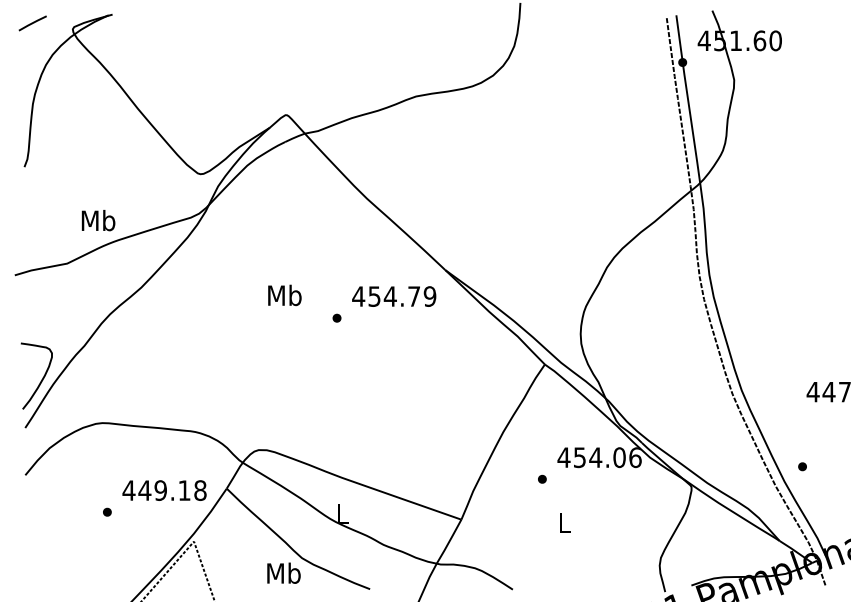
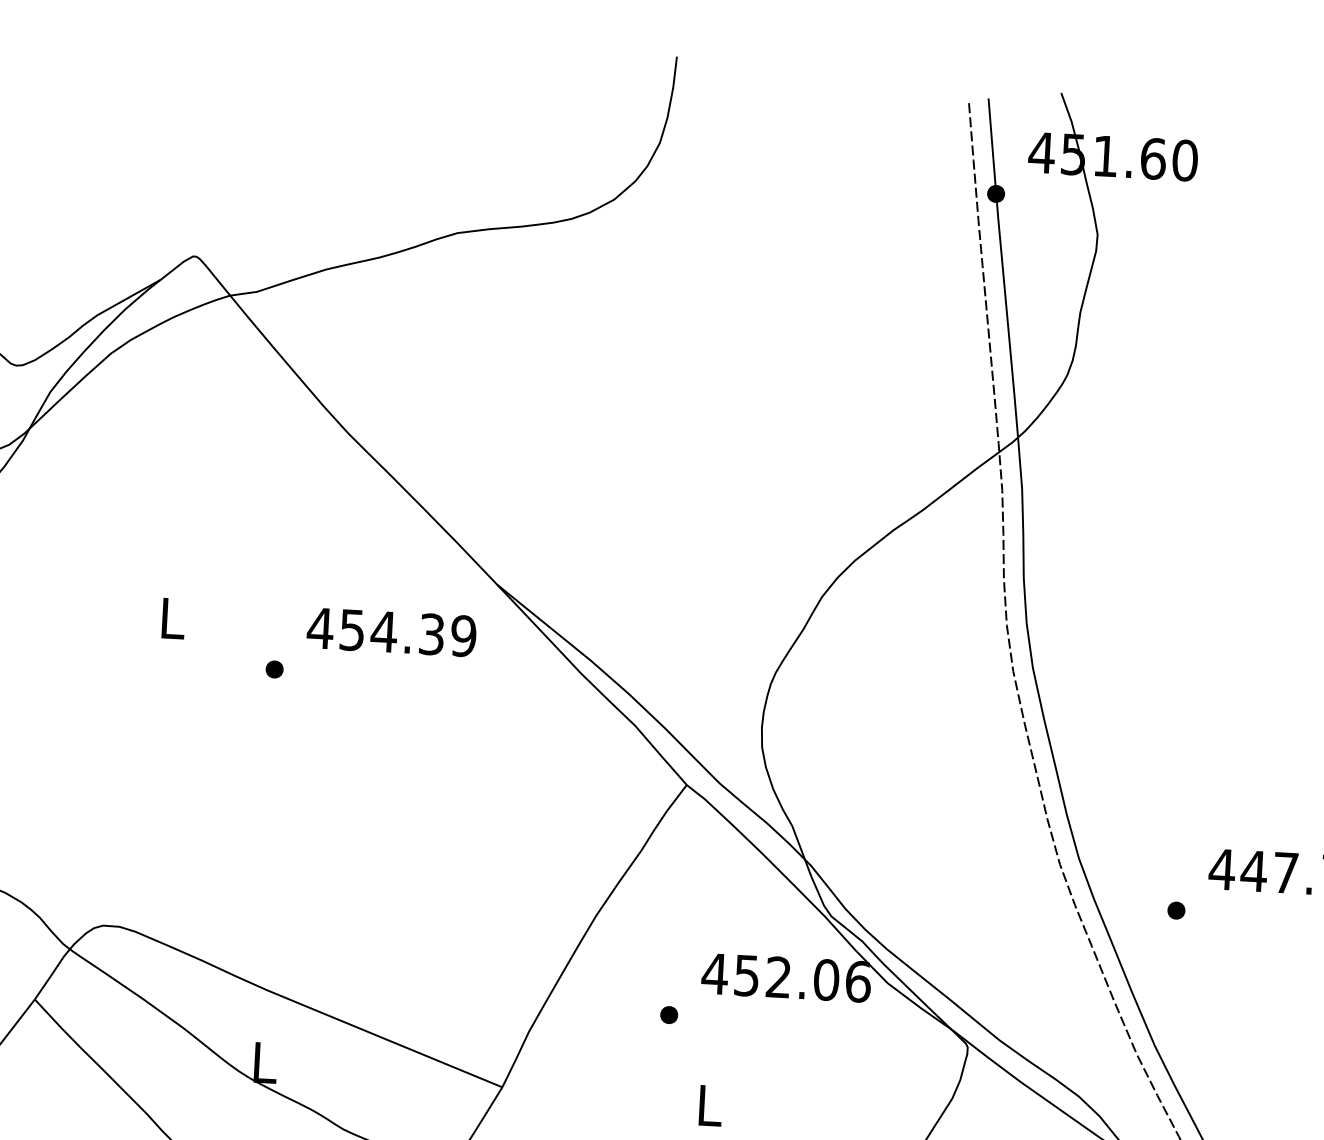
text: (284, 295) -> (171, 618), Mb -> L
text: (414, 296) -> (432, 634), 454.79 -> 454.39
text: (595, 457) -> (778, 977), 454.06 -> 452.06
part: (802, 466) -> (1176, 910), moved

